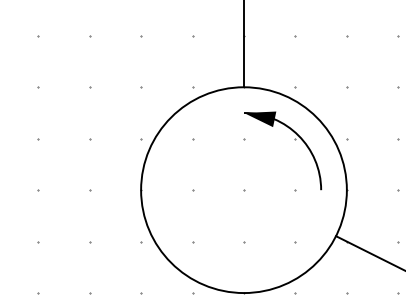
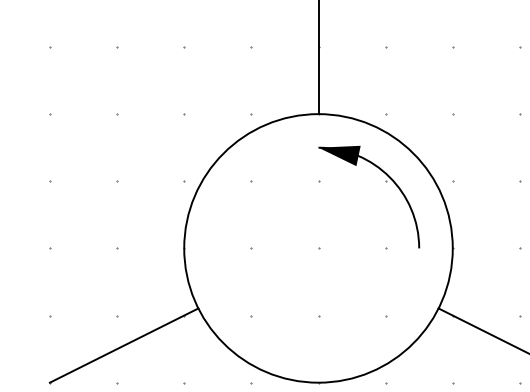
line: (94, 264) -> (123, 345), added

